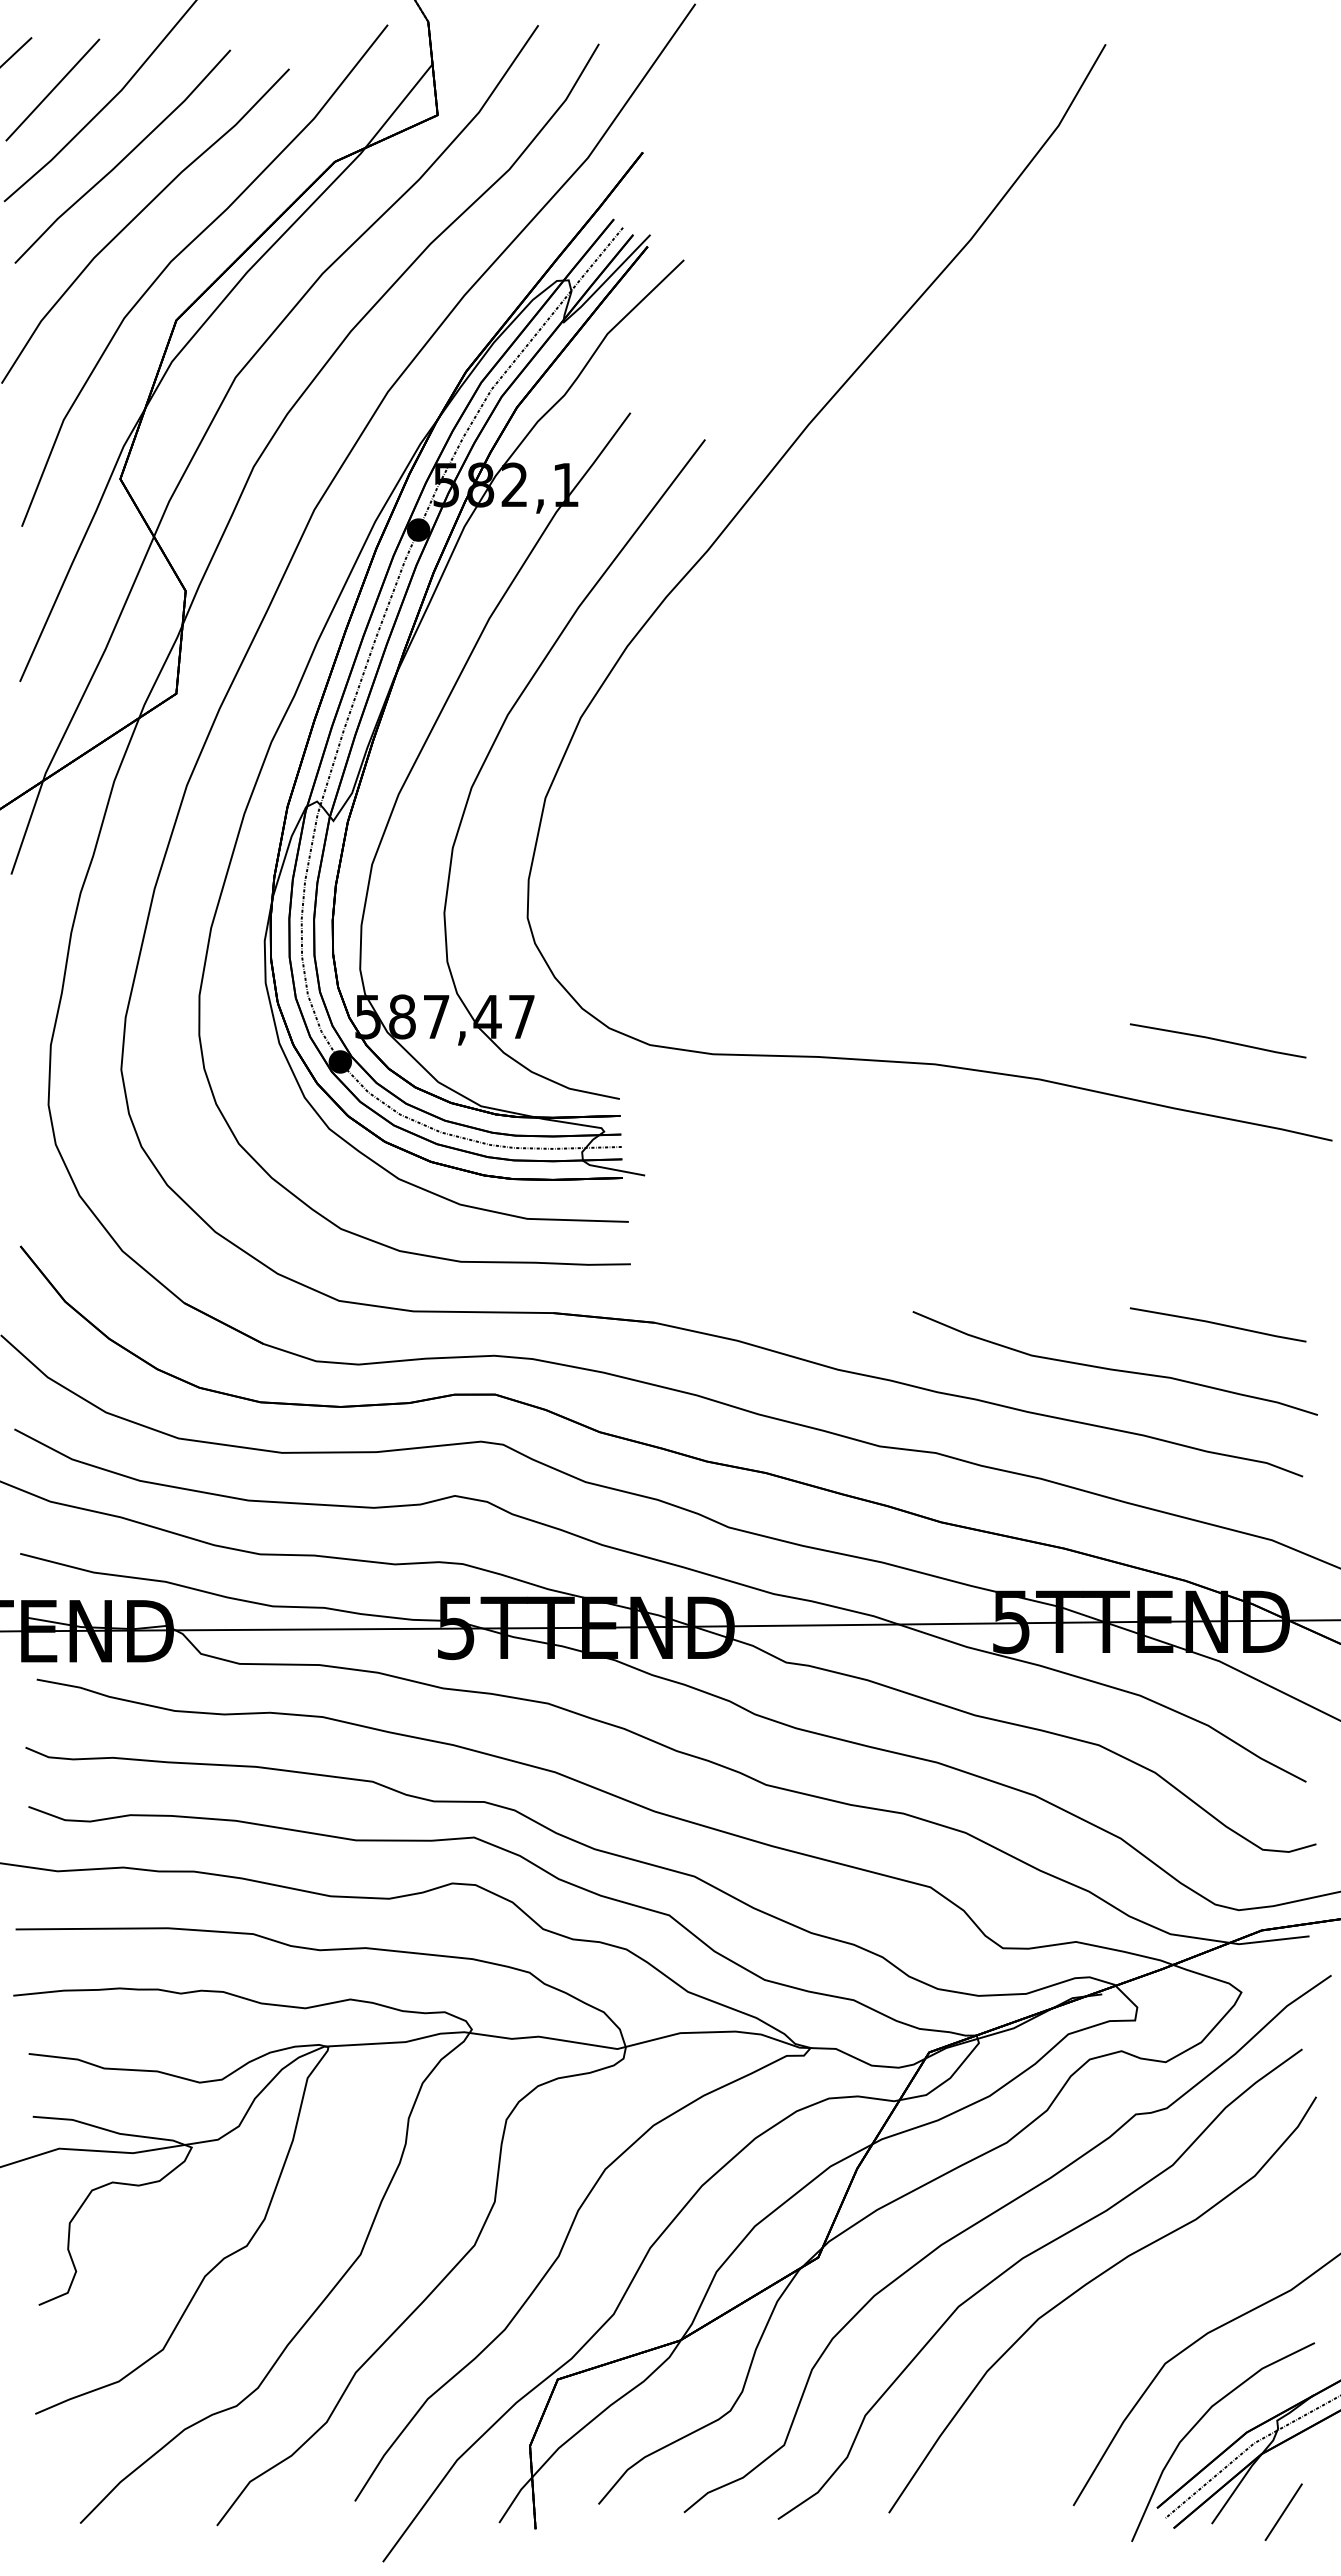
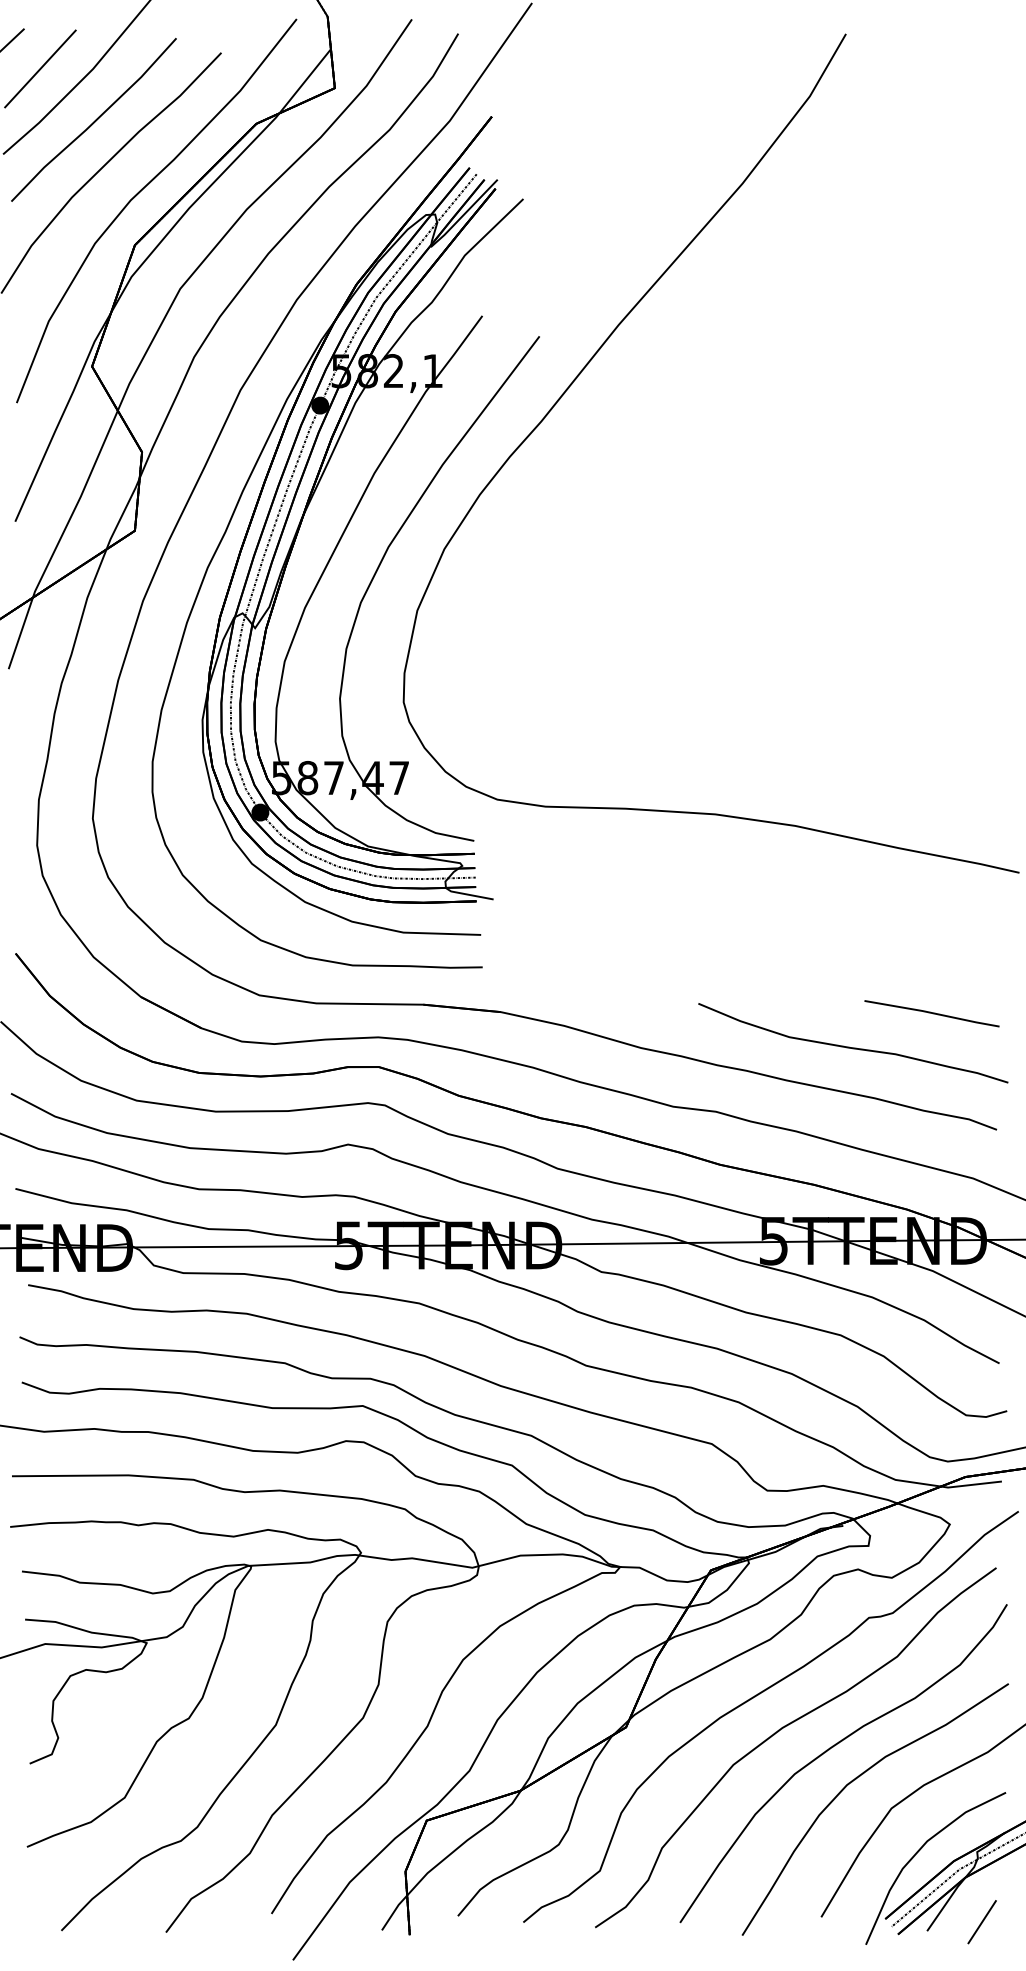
line: (1217, 1040) -> (931, 796), removed
curve: (1115, 2328) -> (853, 1781), added

